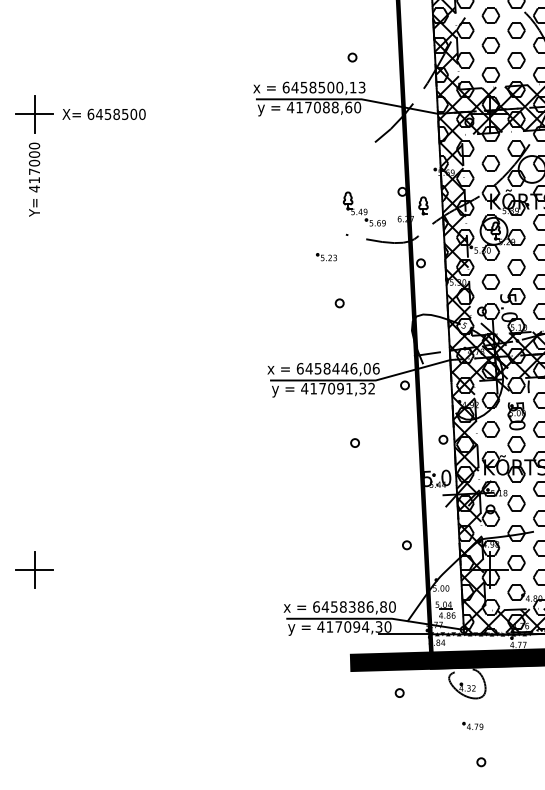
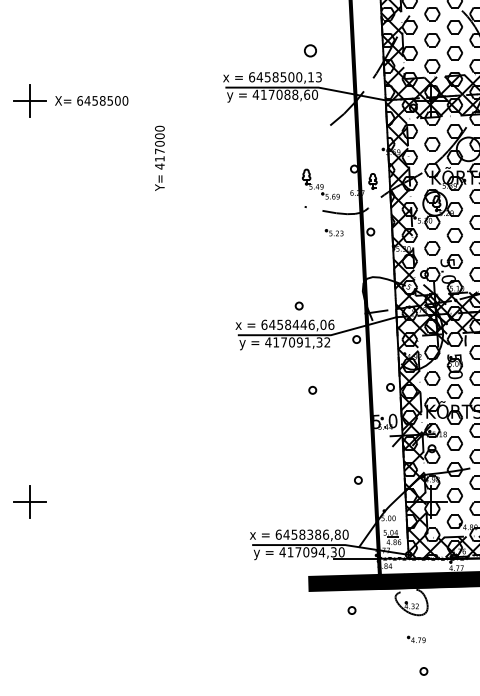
part: (352, 57) -> (310, 50), size x1.6
text: (34, 179) -> (159, 158), moved
part: (326, 257) -> (334, 233), moved
part: (339, 303) -> (299, 306), moved

